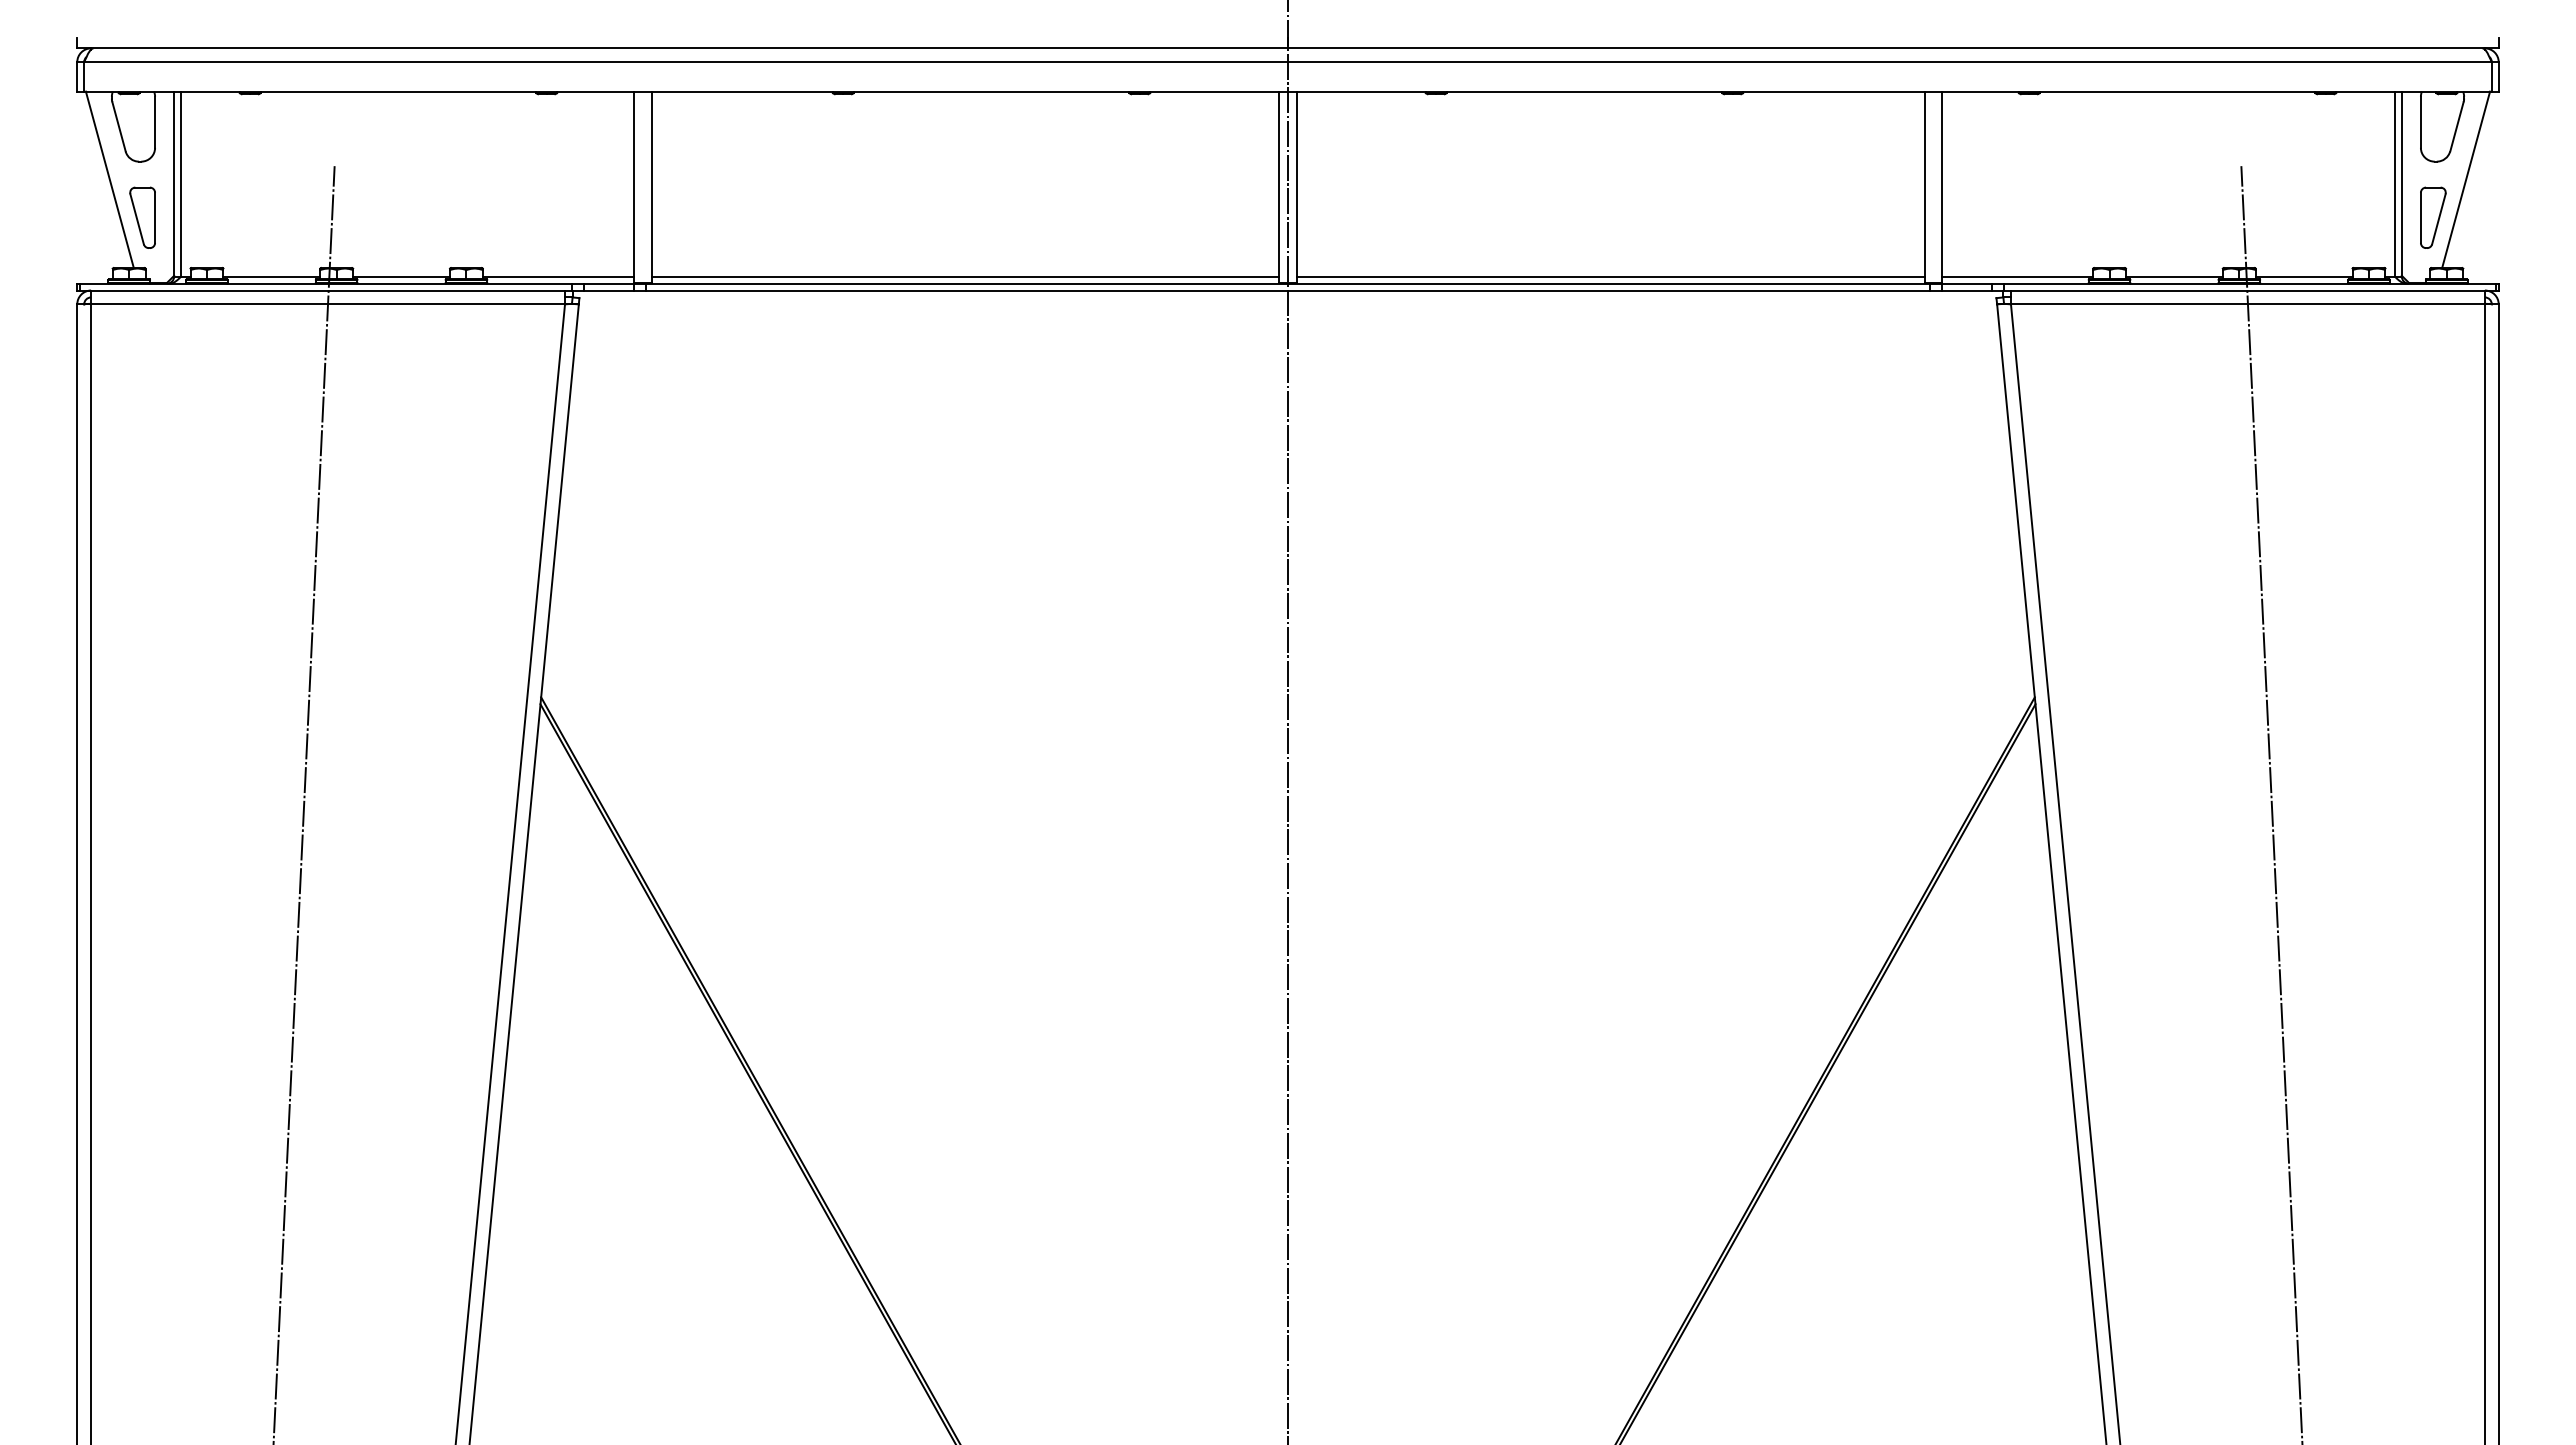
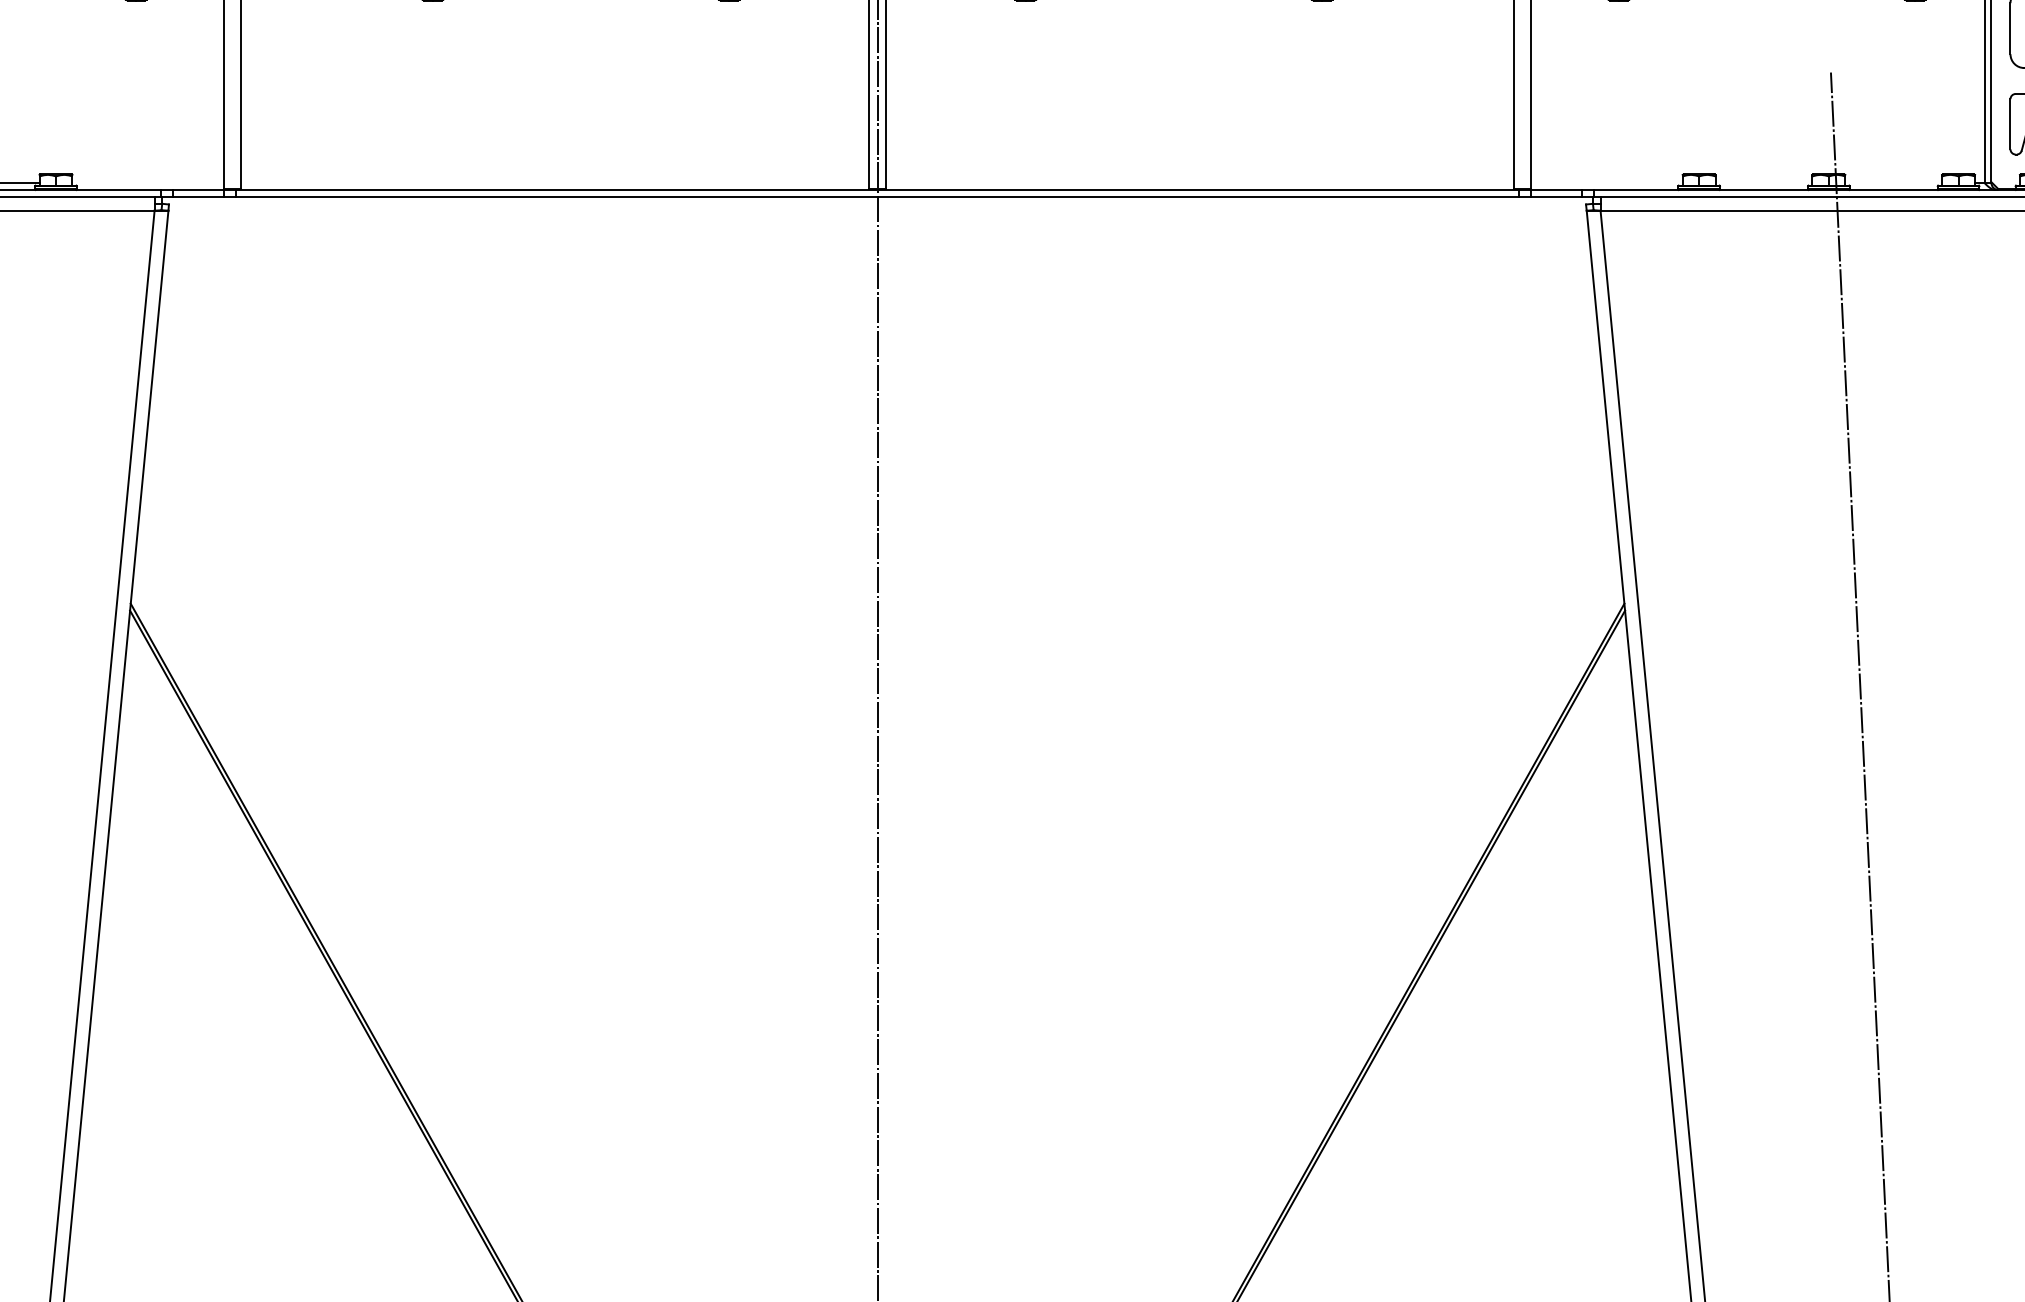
line: (558, 276) -> (148, 182), removed
line: (965, 276) -> (555, 182), removed
line: (1610, 276) -> (1200, 182), removed
line: (2017, 276) -> (1607, 182), removed
line: (2174, 276) -> (1764, 182), removed
line: (2303, 276) -> (1893, 182), removed

